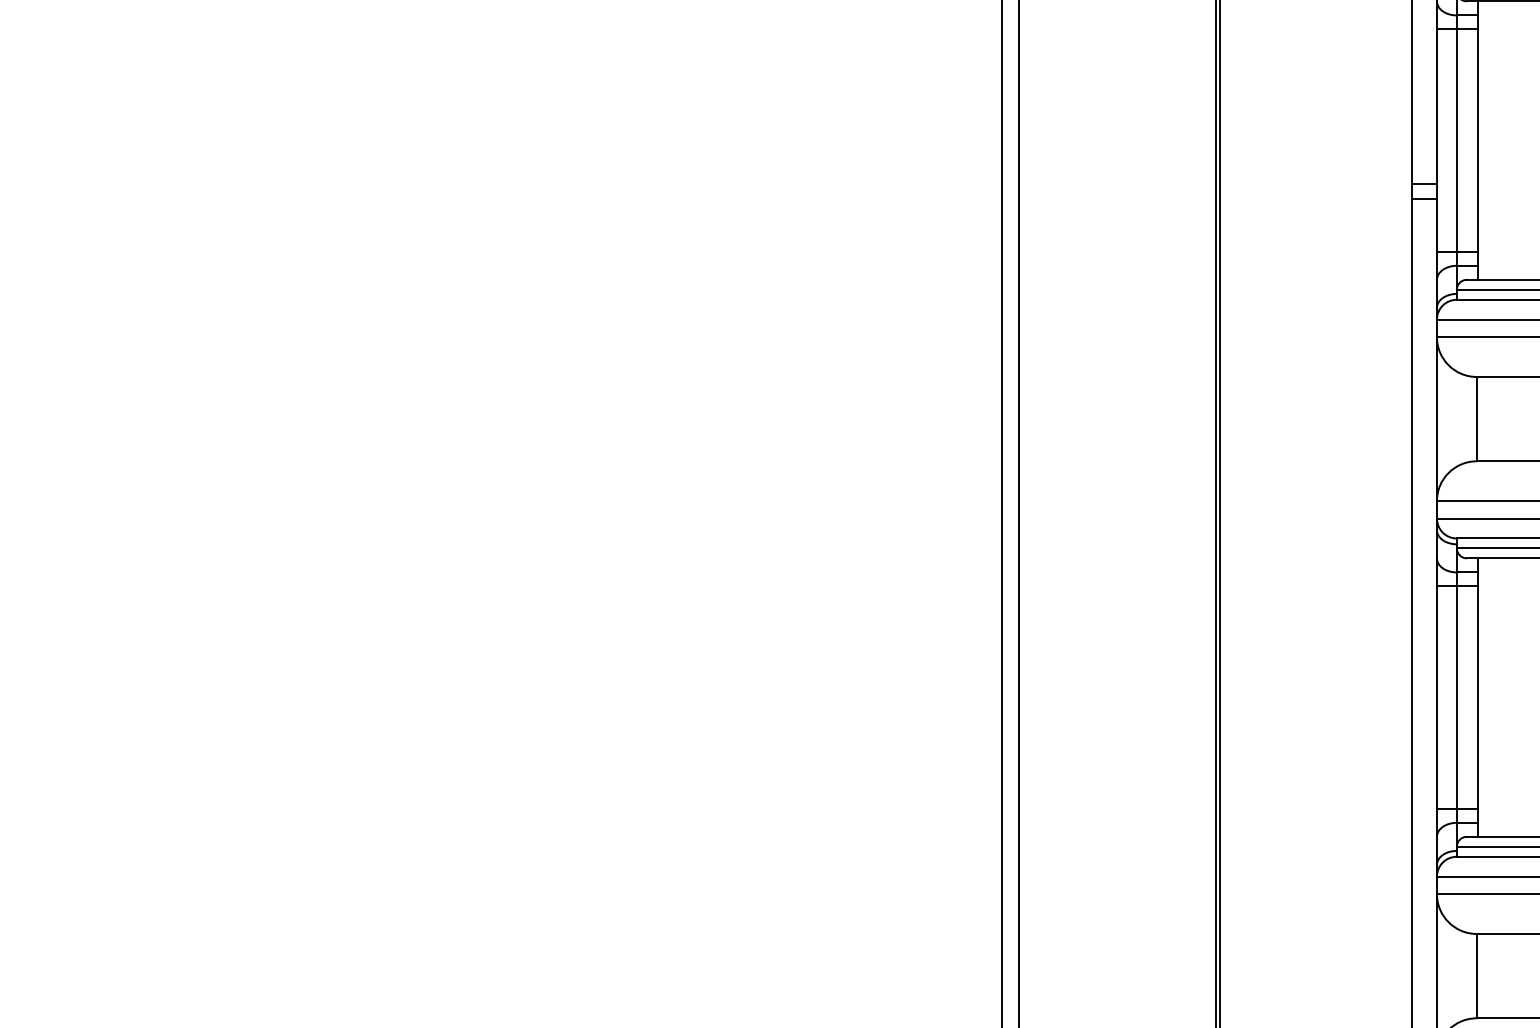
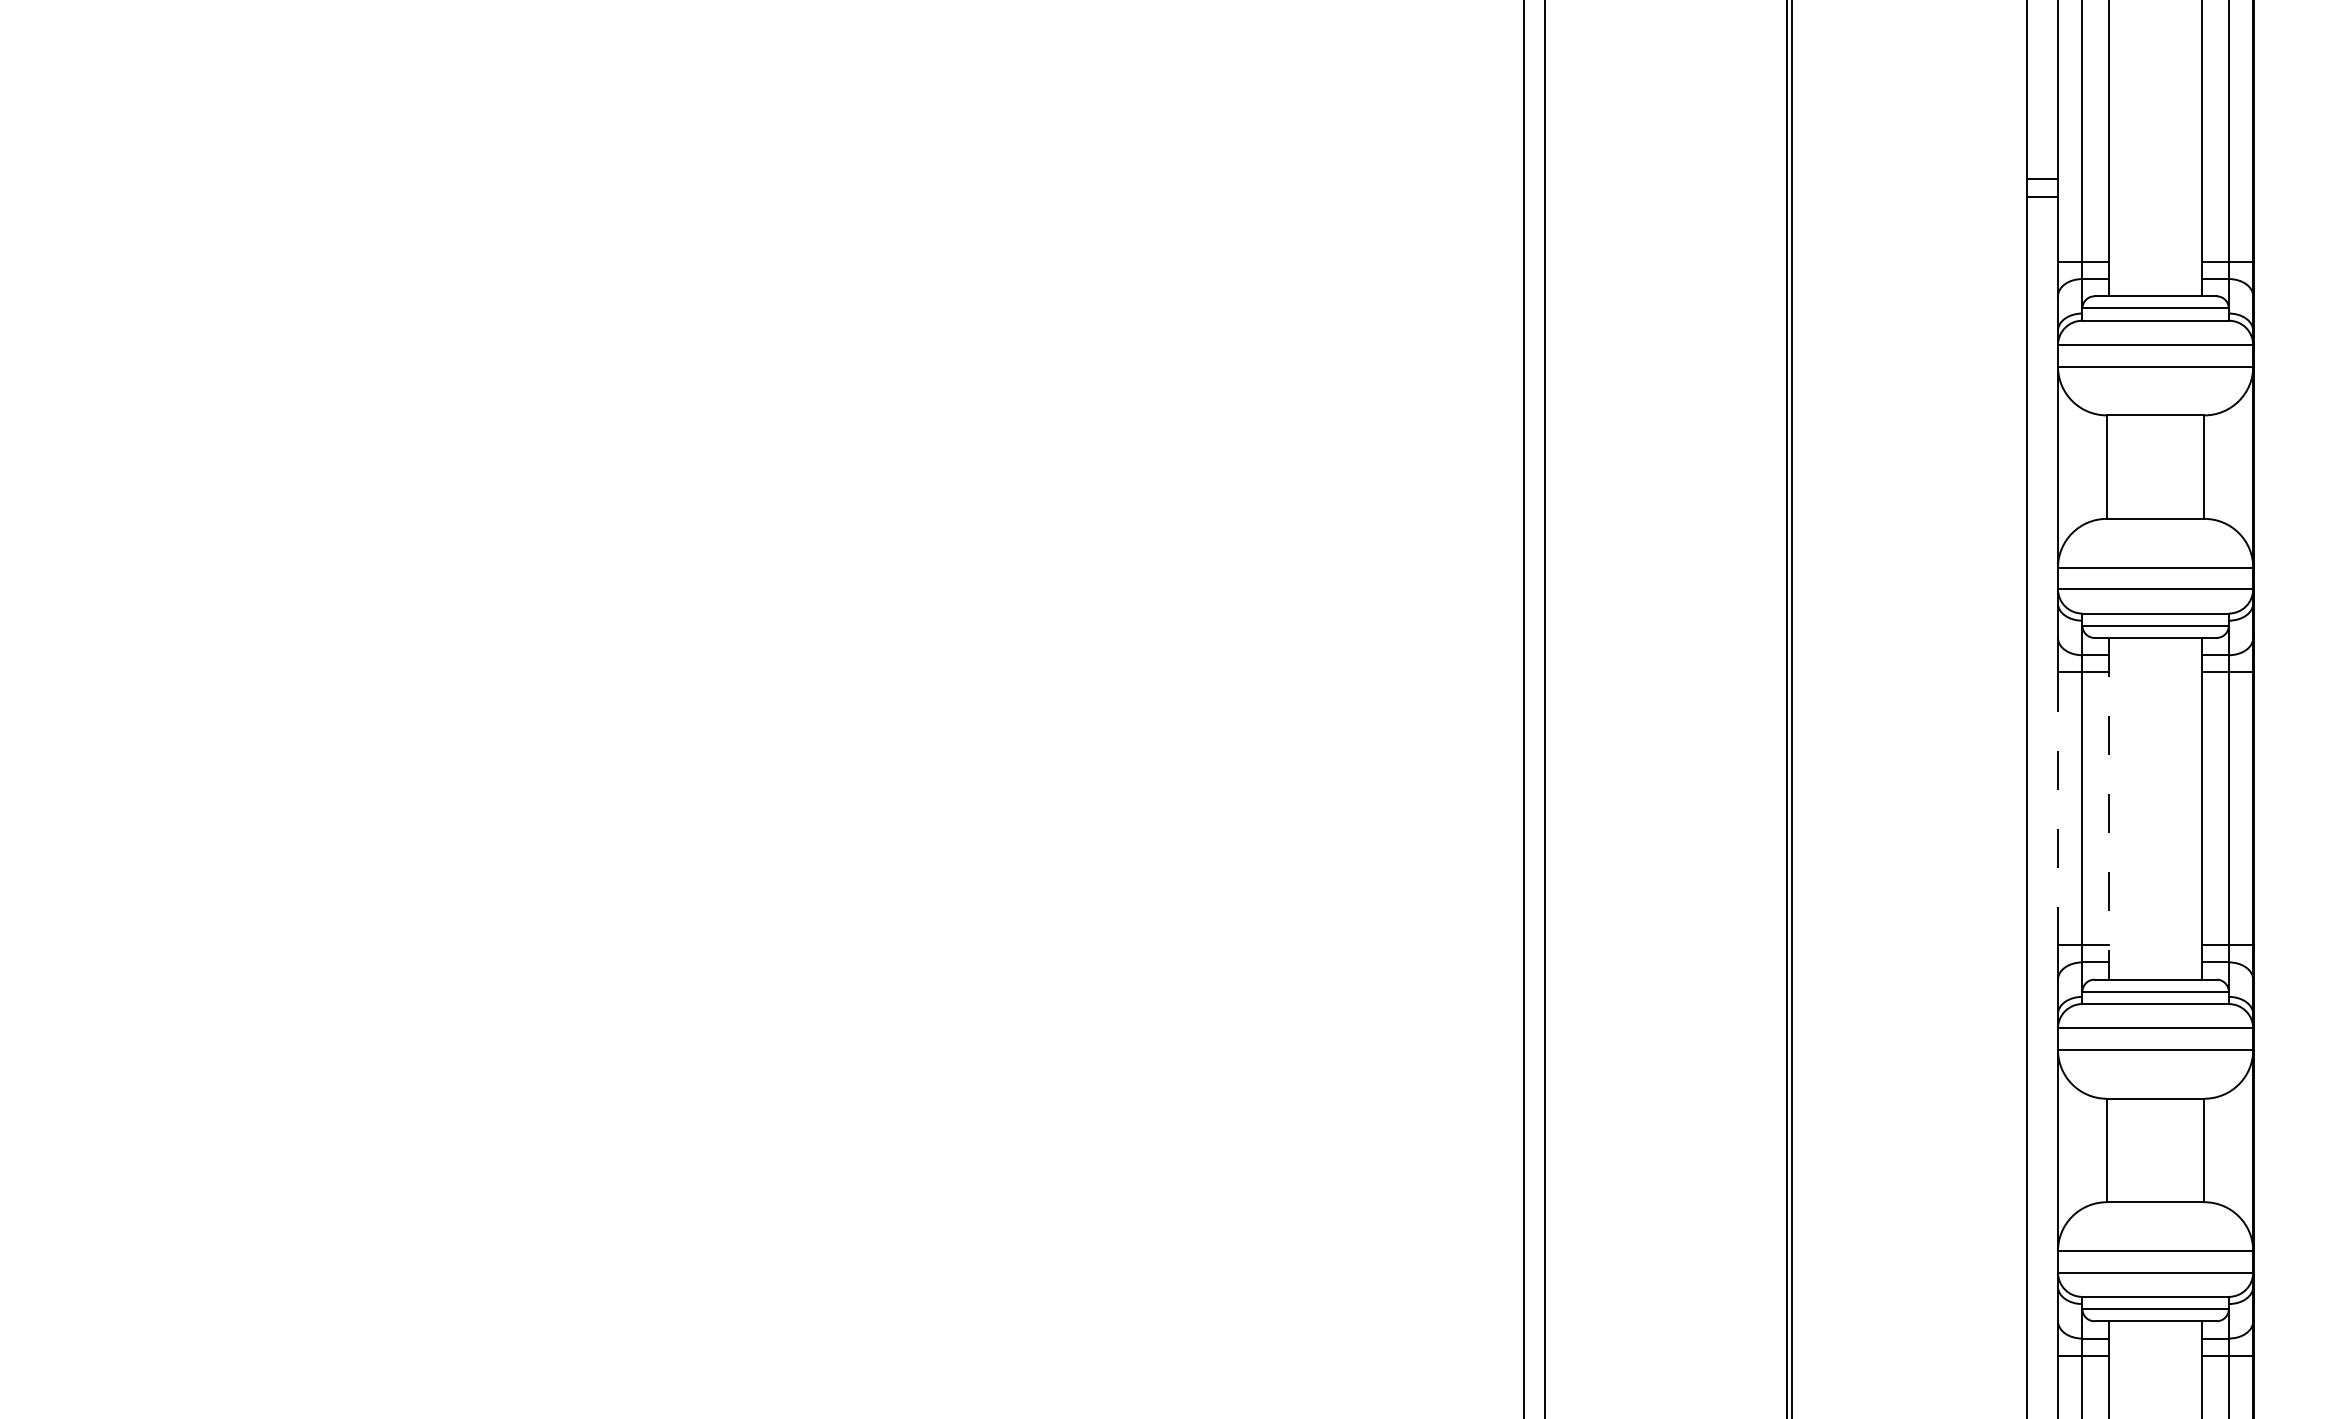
line: (1478, 697) -> (2108, 808), solid -> dashed
line: (1436, 698) -> (2057, 809), solid -> dashed

